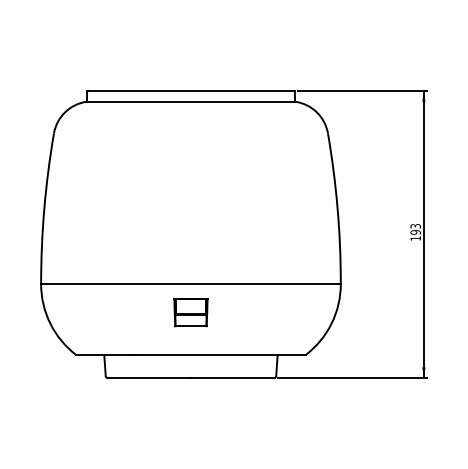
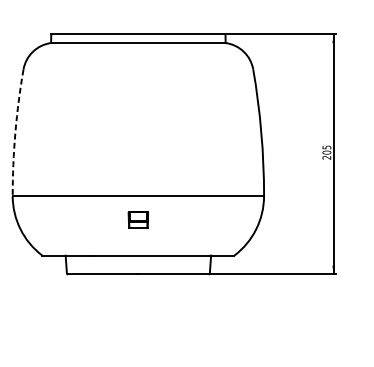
arc: (44, 208) -> (15, 132), solid -> dashed
text: (415, 232) -> (326, 152), 193 -> 205
part: (190, 312) -> (137, 219), size x0.7

